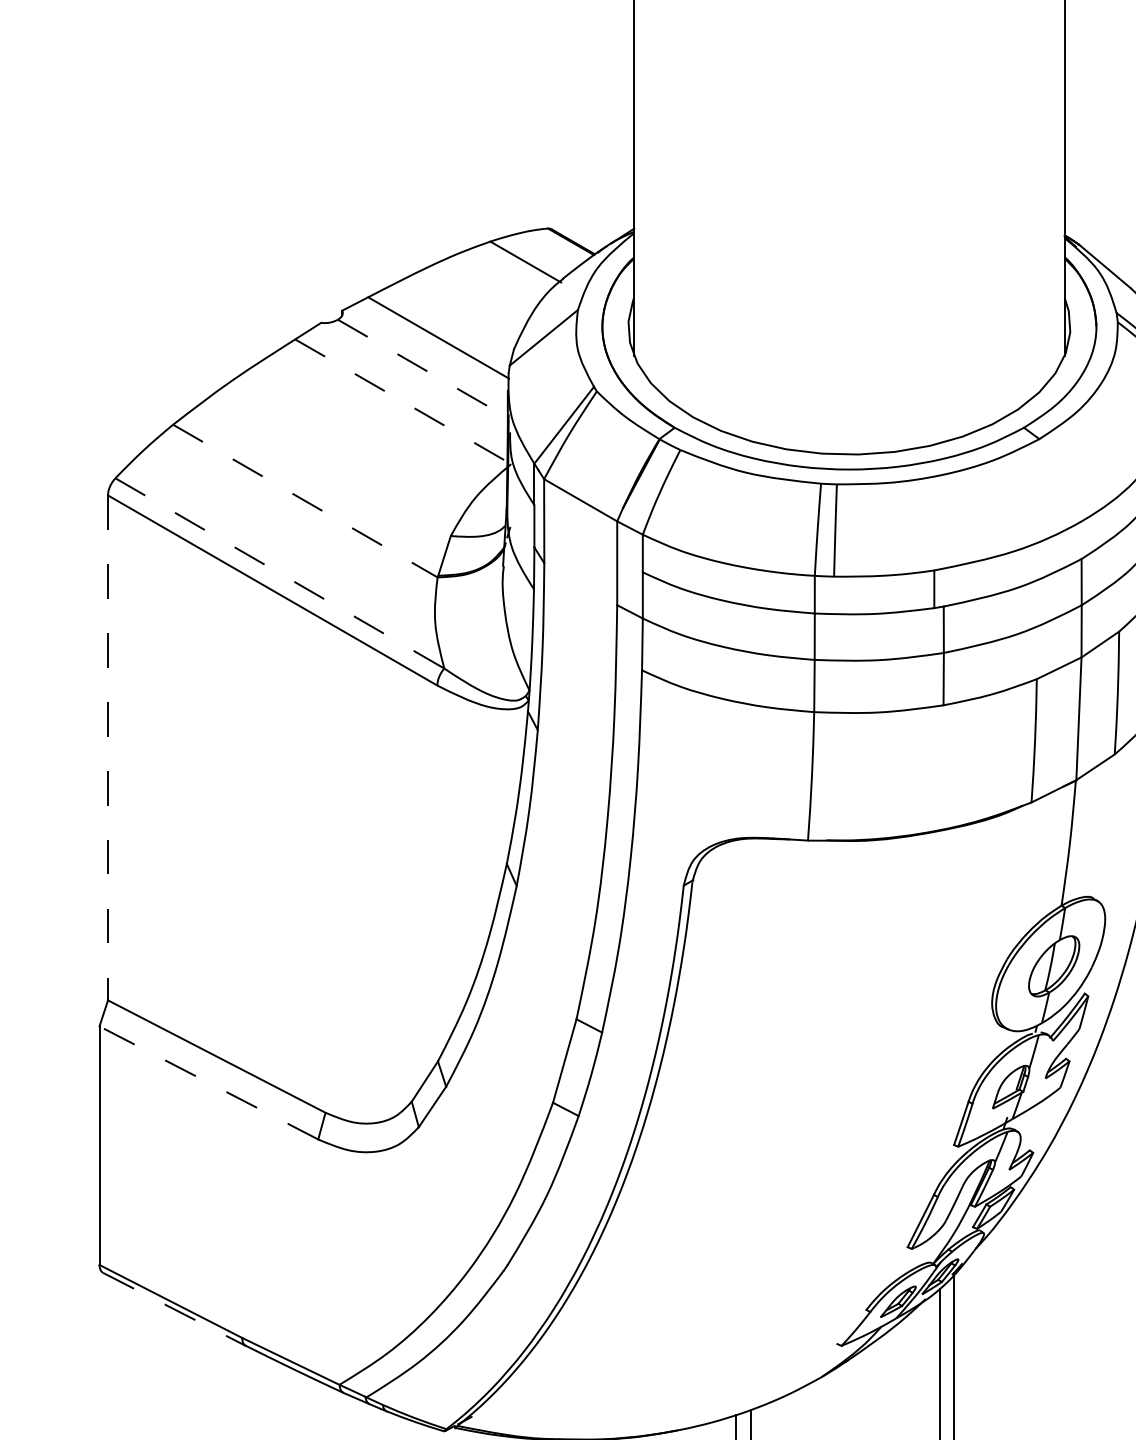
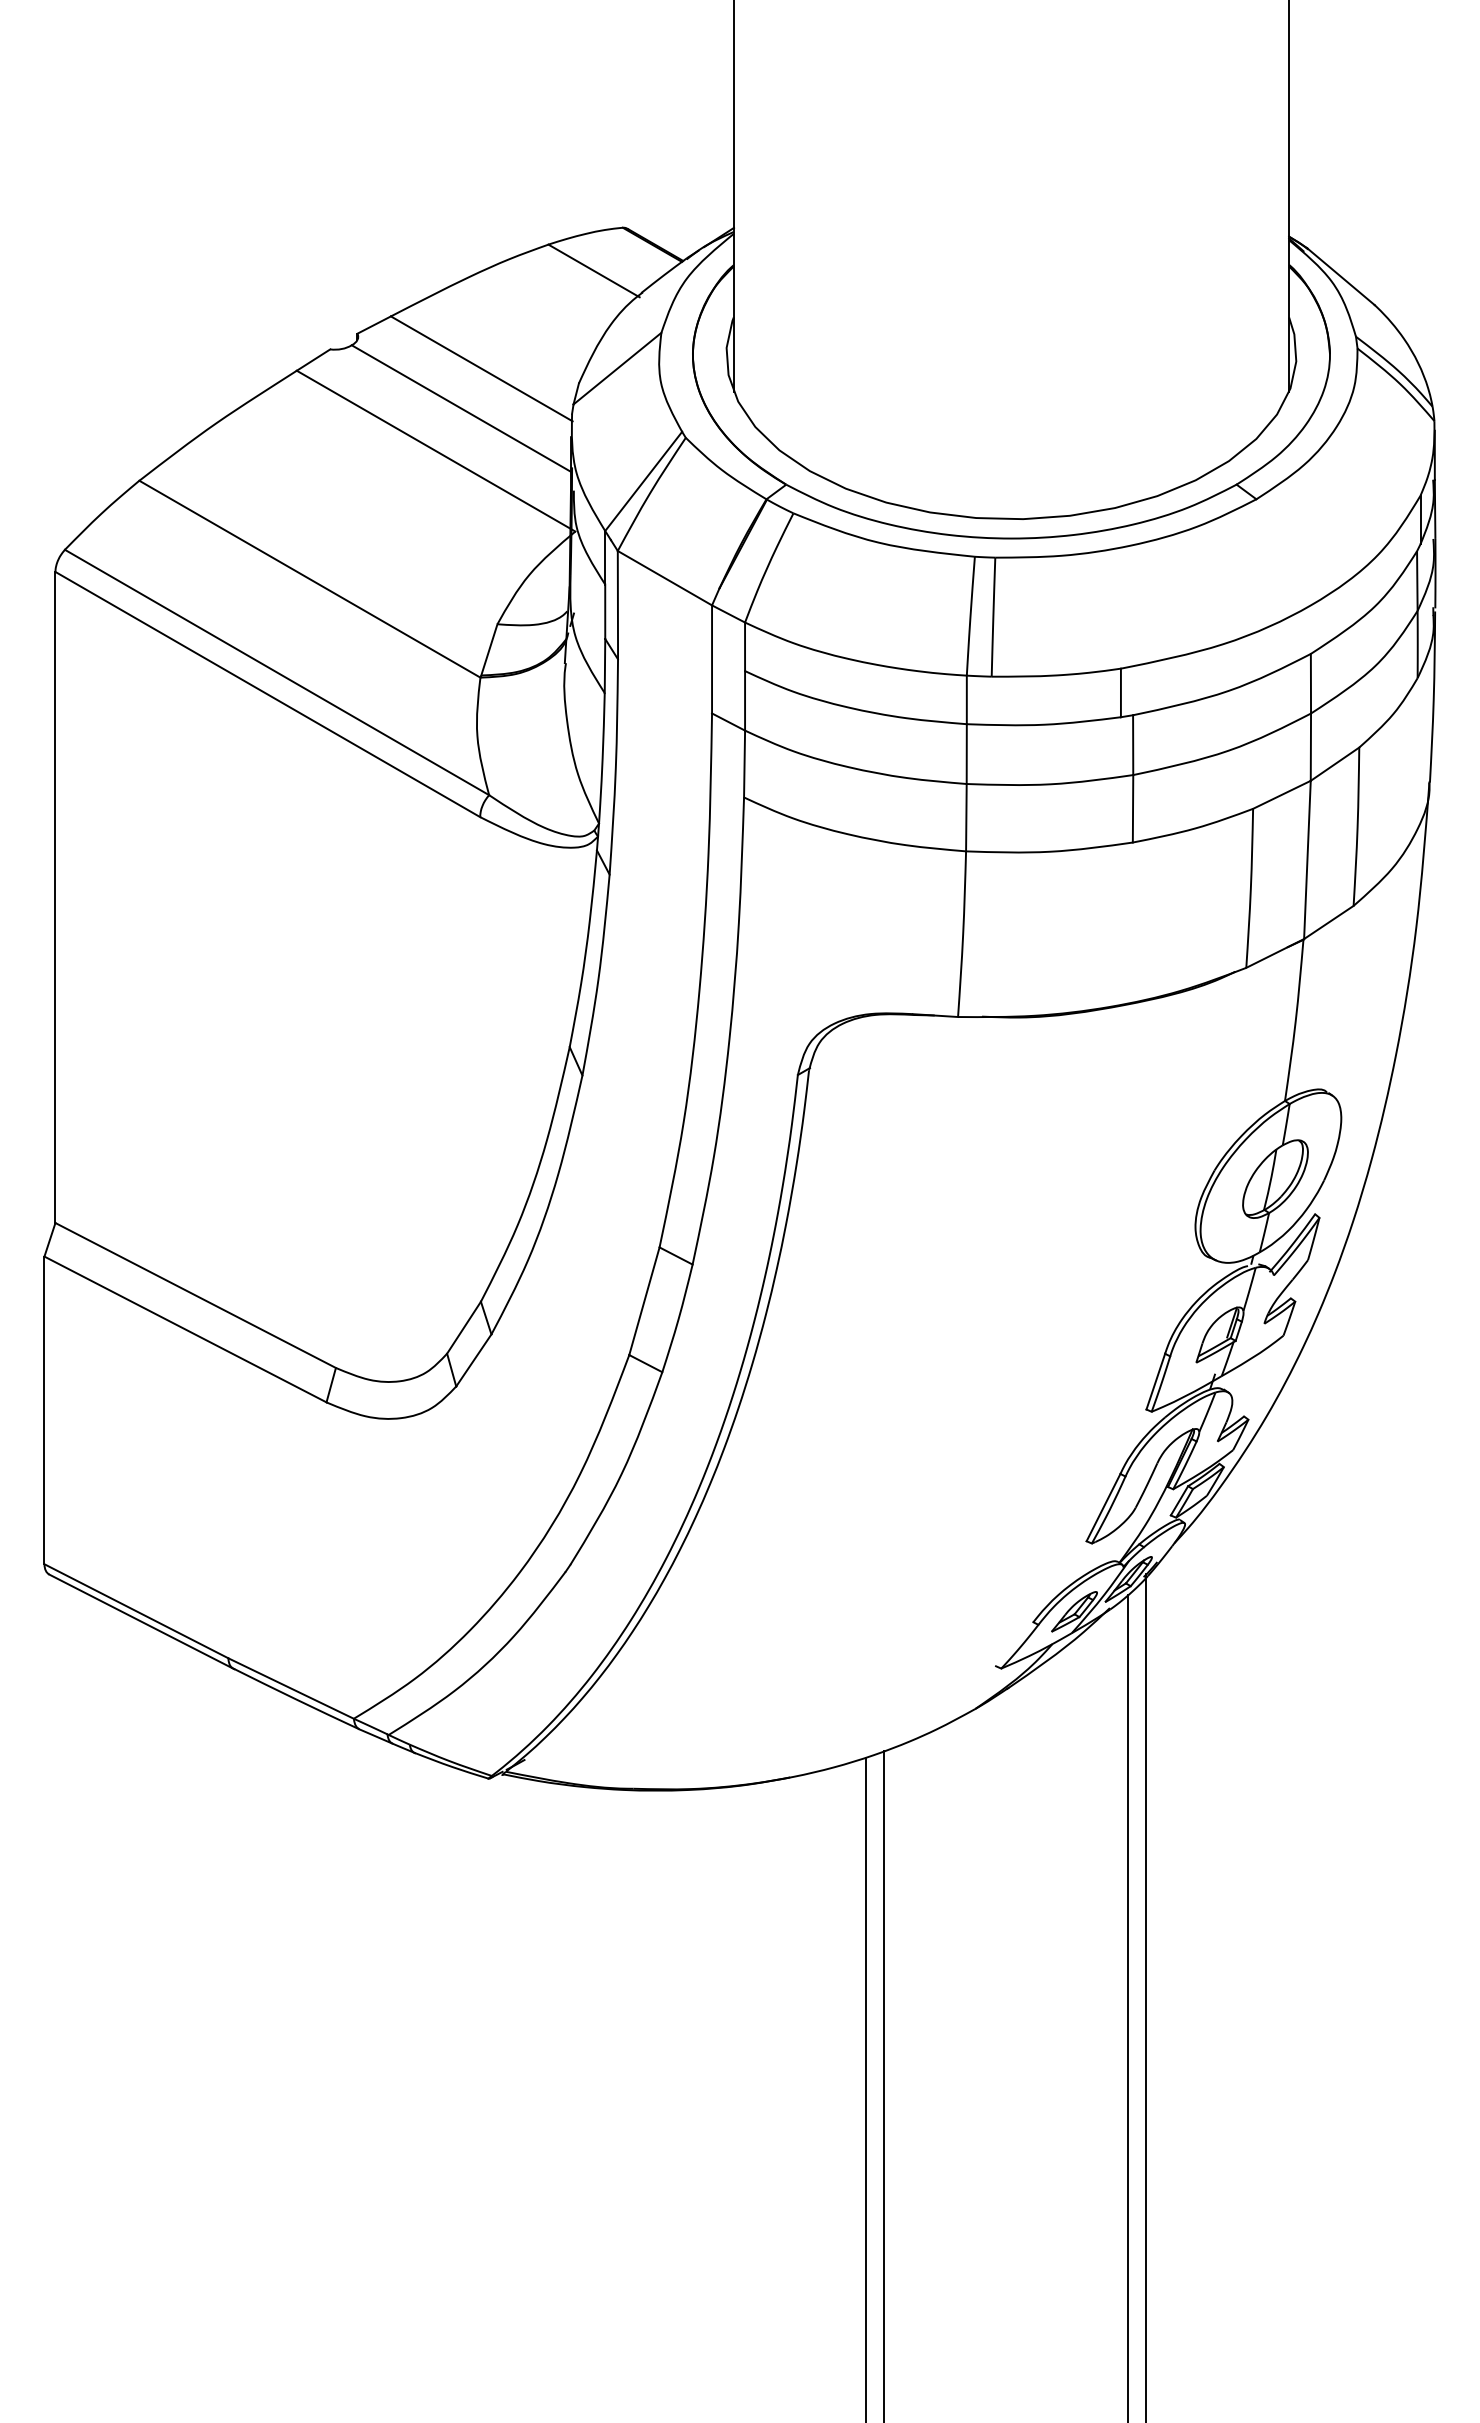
line: (422, 368) -> (461, 408), dashed -> solid
line: (403, 402) -> (436, 451), dashed -> solid
line: (305, 501) -> (309, 579), dashed -> solid
line: (280, 573) -> (277, 672), dashed -> solid
line: (108, 747) -> (55, 897), dashed -> solid
line: (208, 1082) -> (185, 1329), dashed -> solid
line: (174, 1309) -> (141, 1621), dashed -> solid

